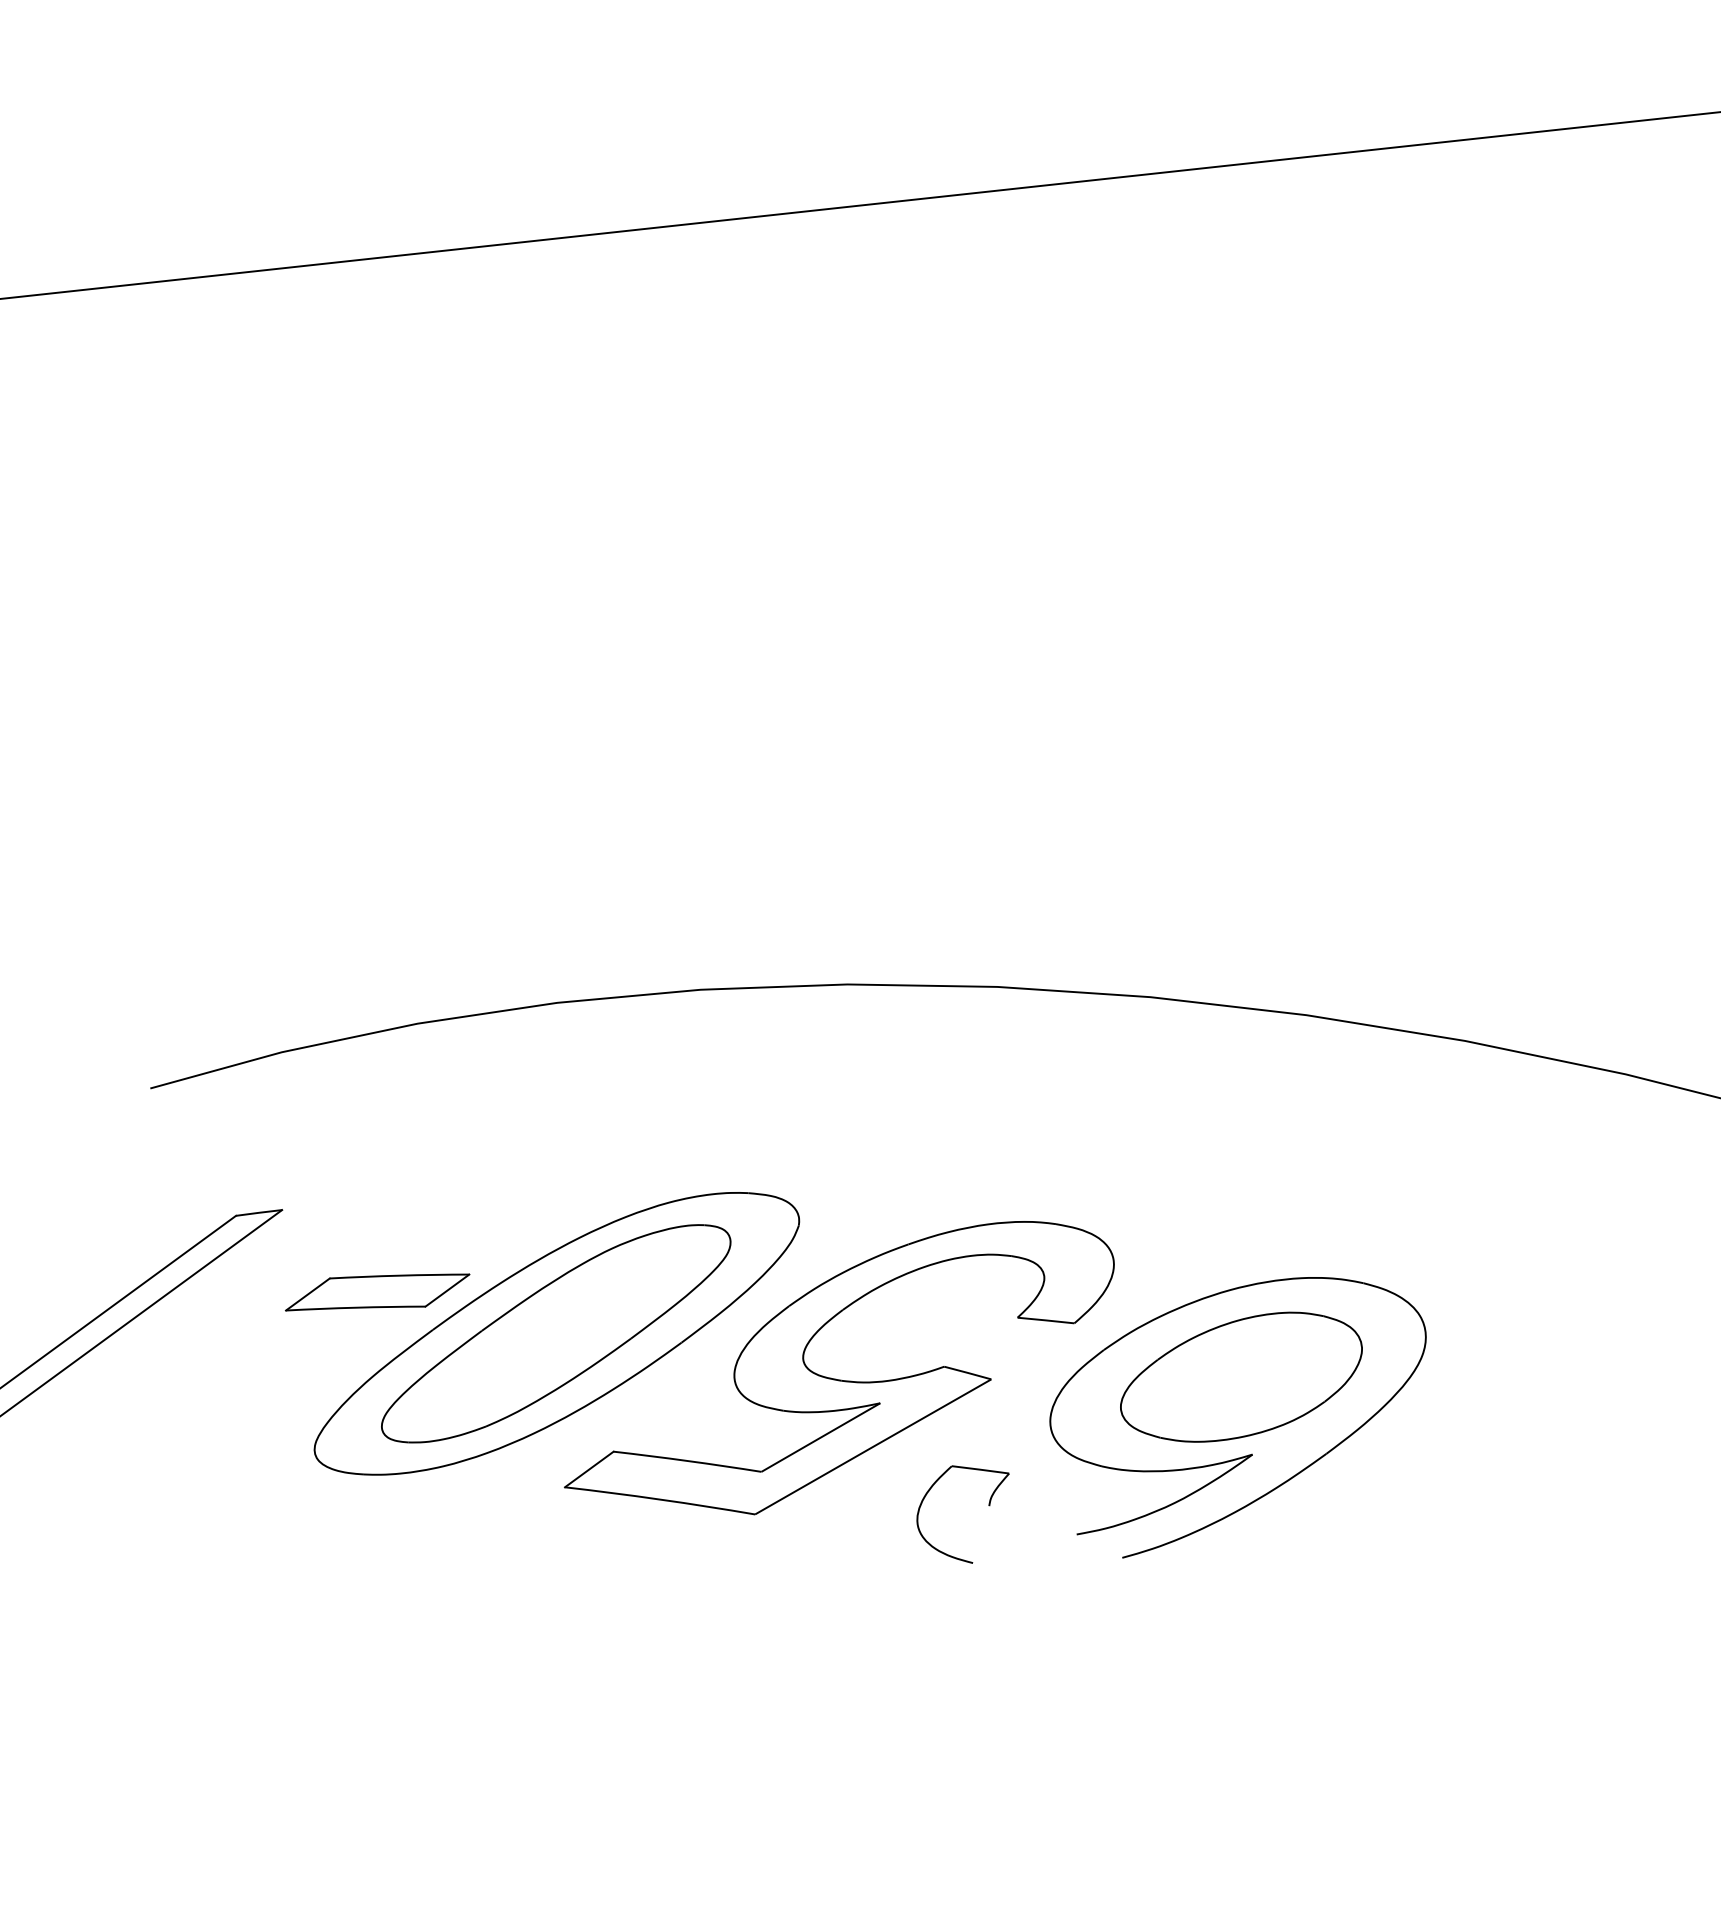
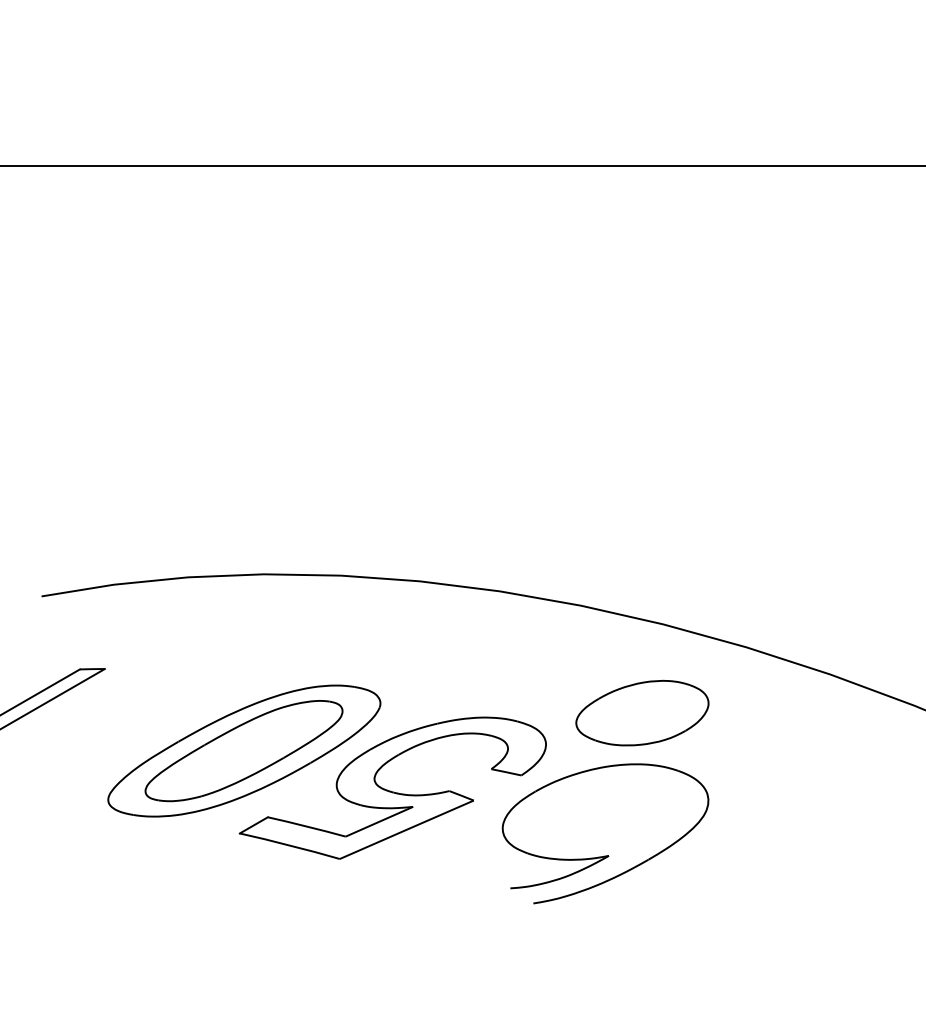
part: (378, 1292) -> (151, 718), removed
part: (1241, 1376) -> (642, 712), moved
part: (987, 1505) -> (464, 867), removed

